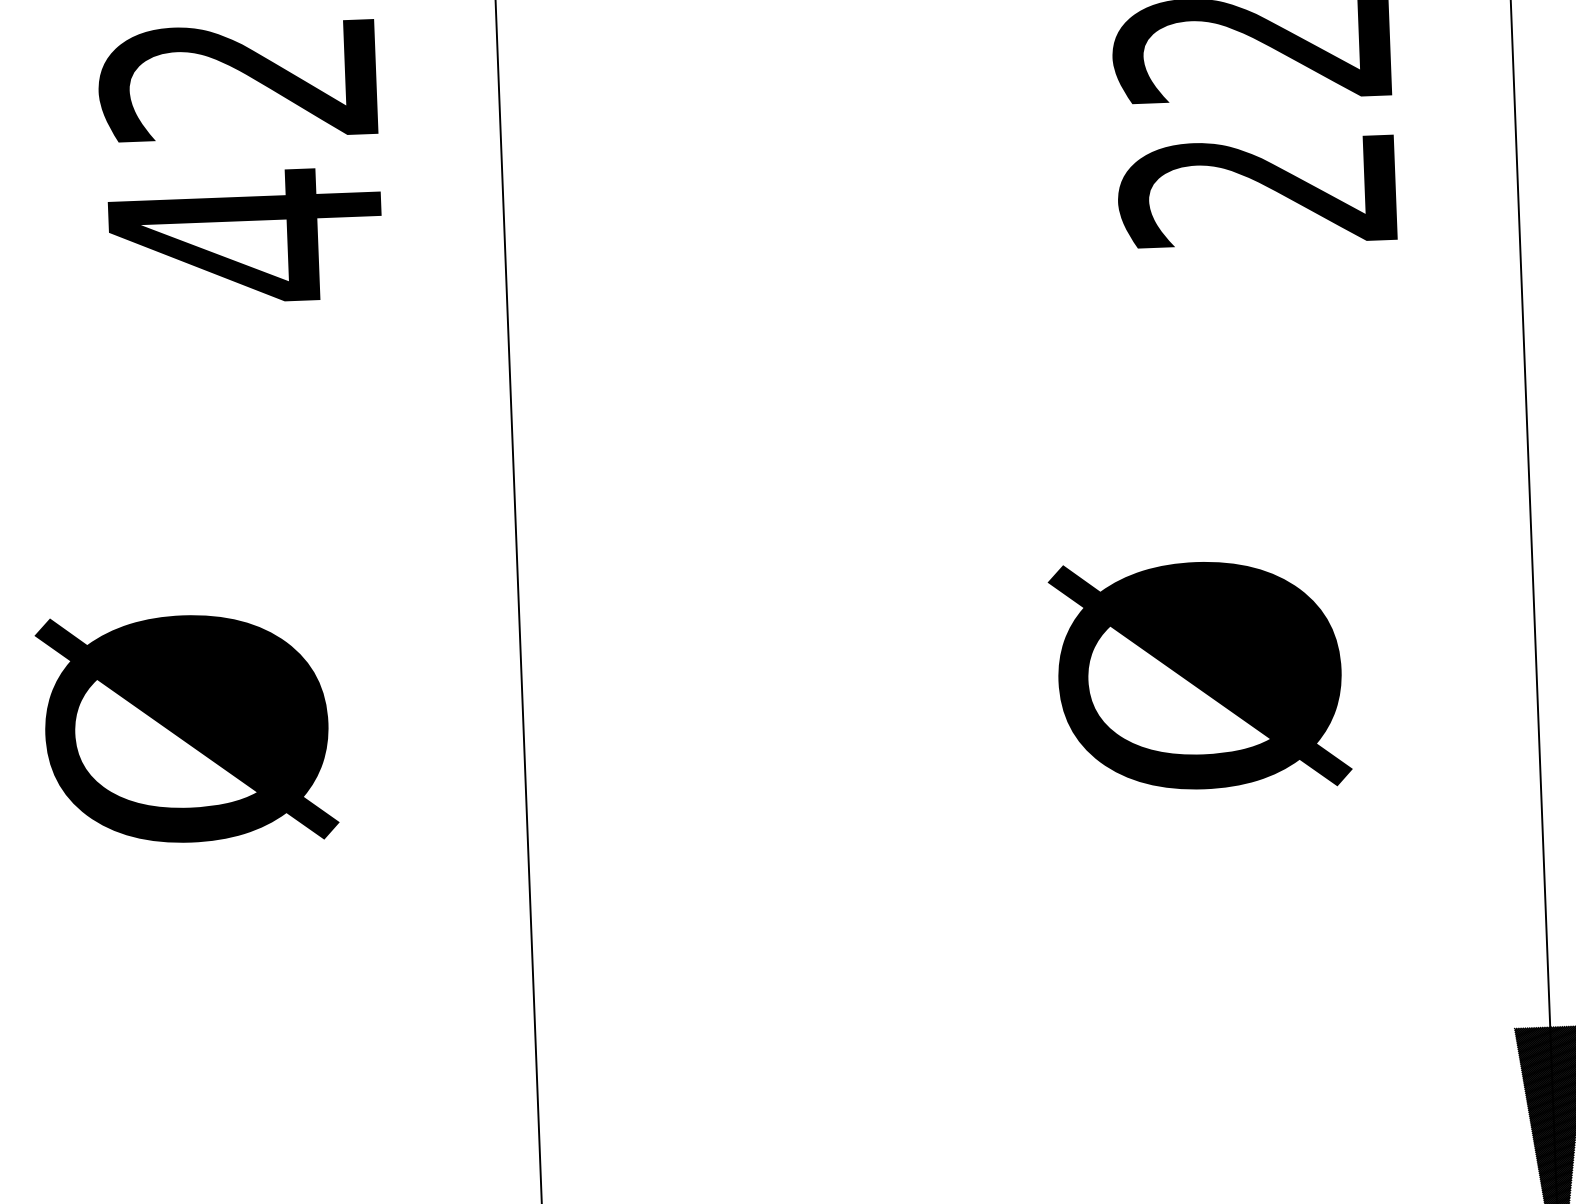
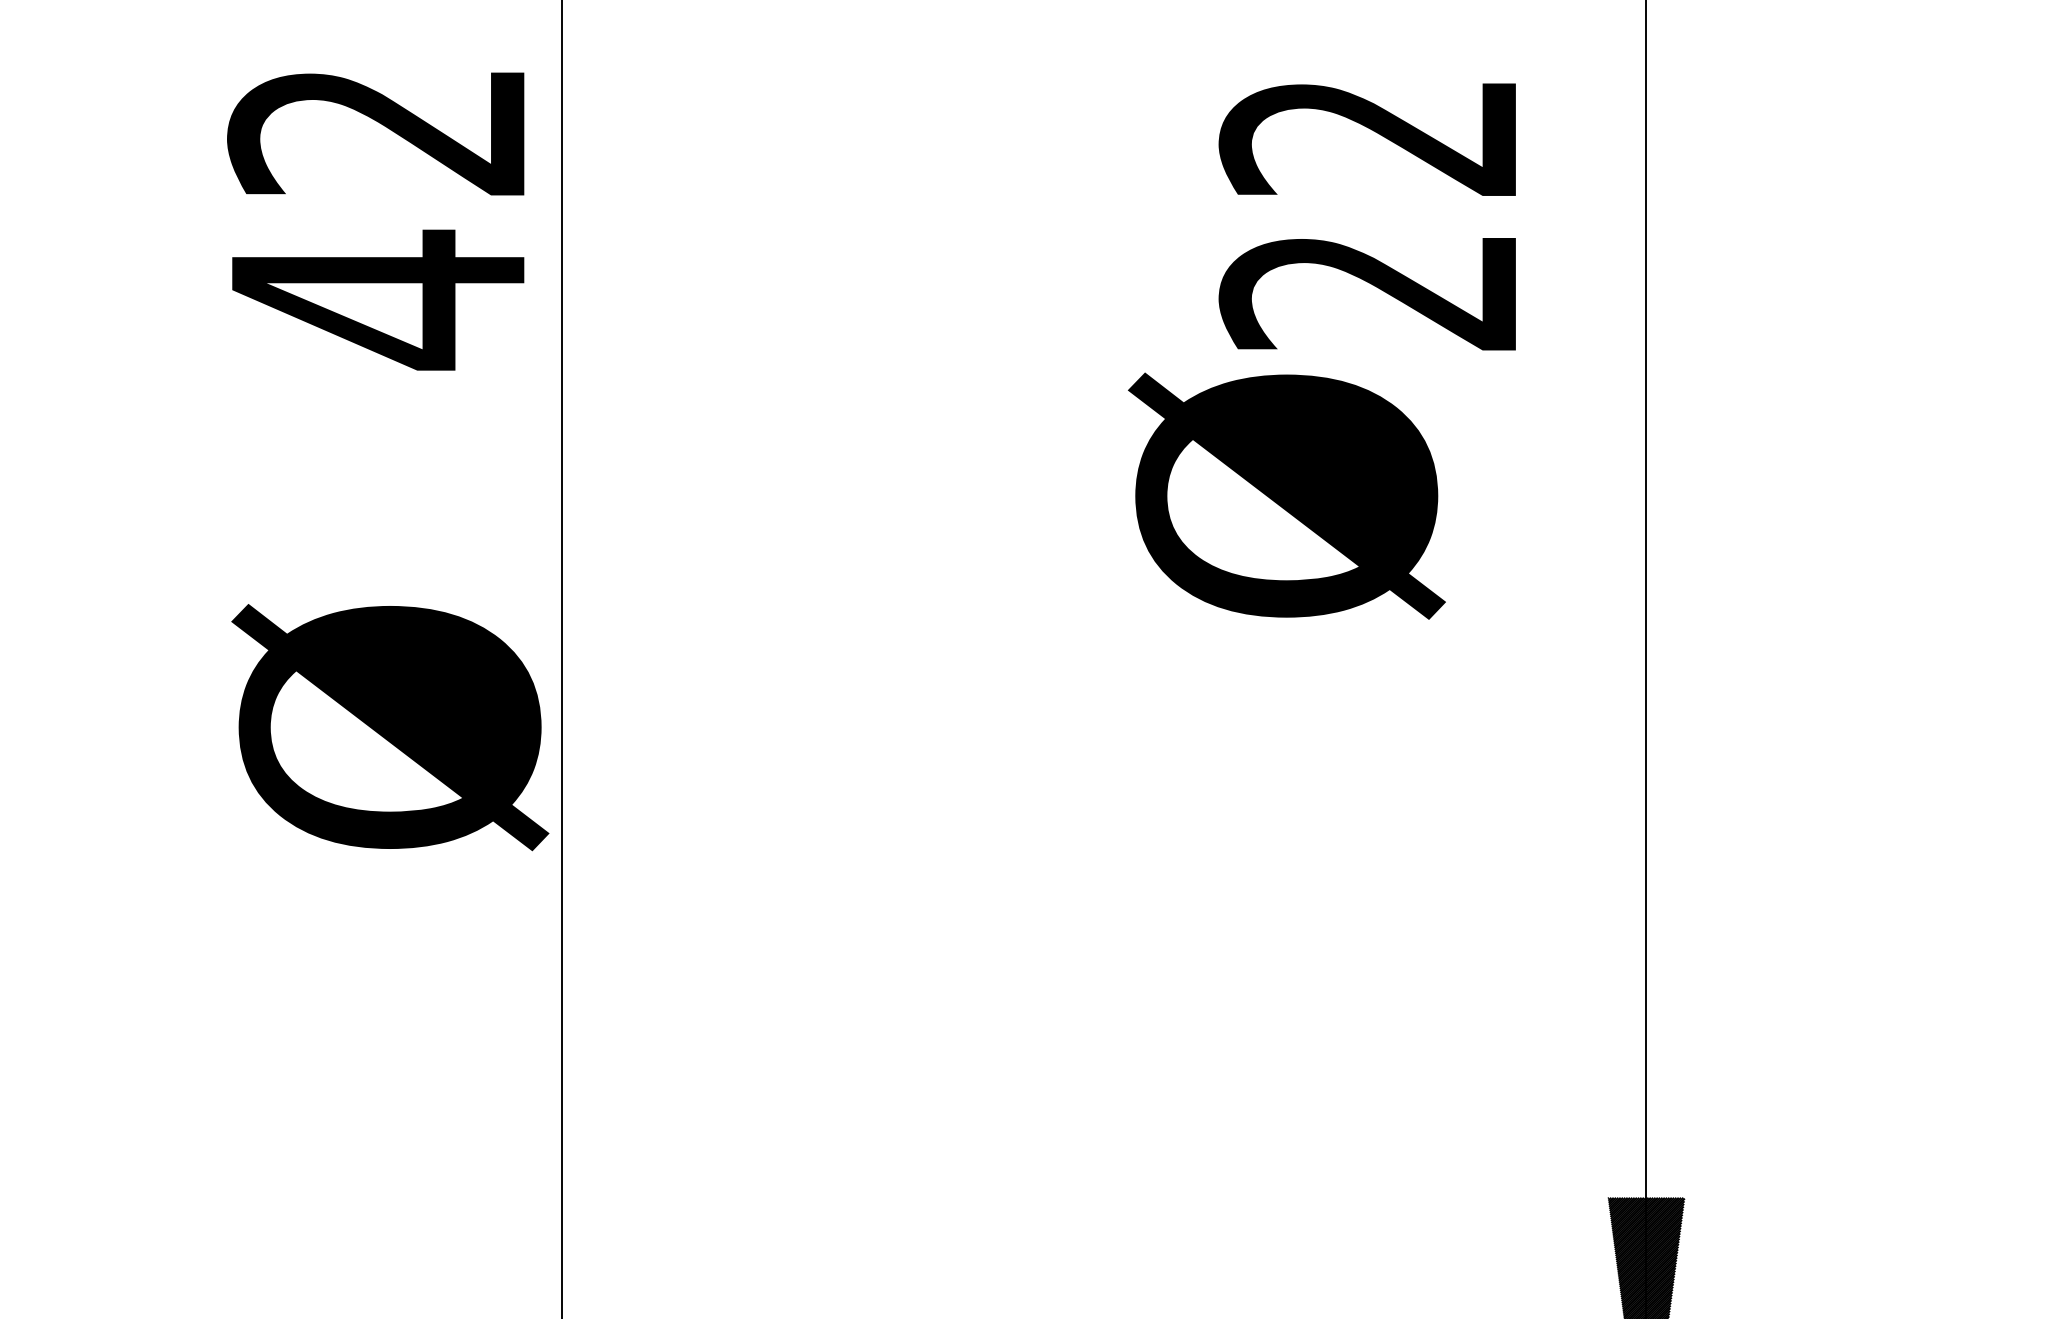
text: (240, 163) -> (375, 221), moved
text: (1199, 675) -> (1286, 495), moved
text: (187, 729) -> (390, 727), moved

